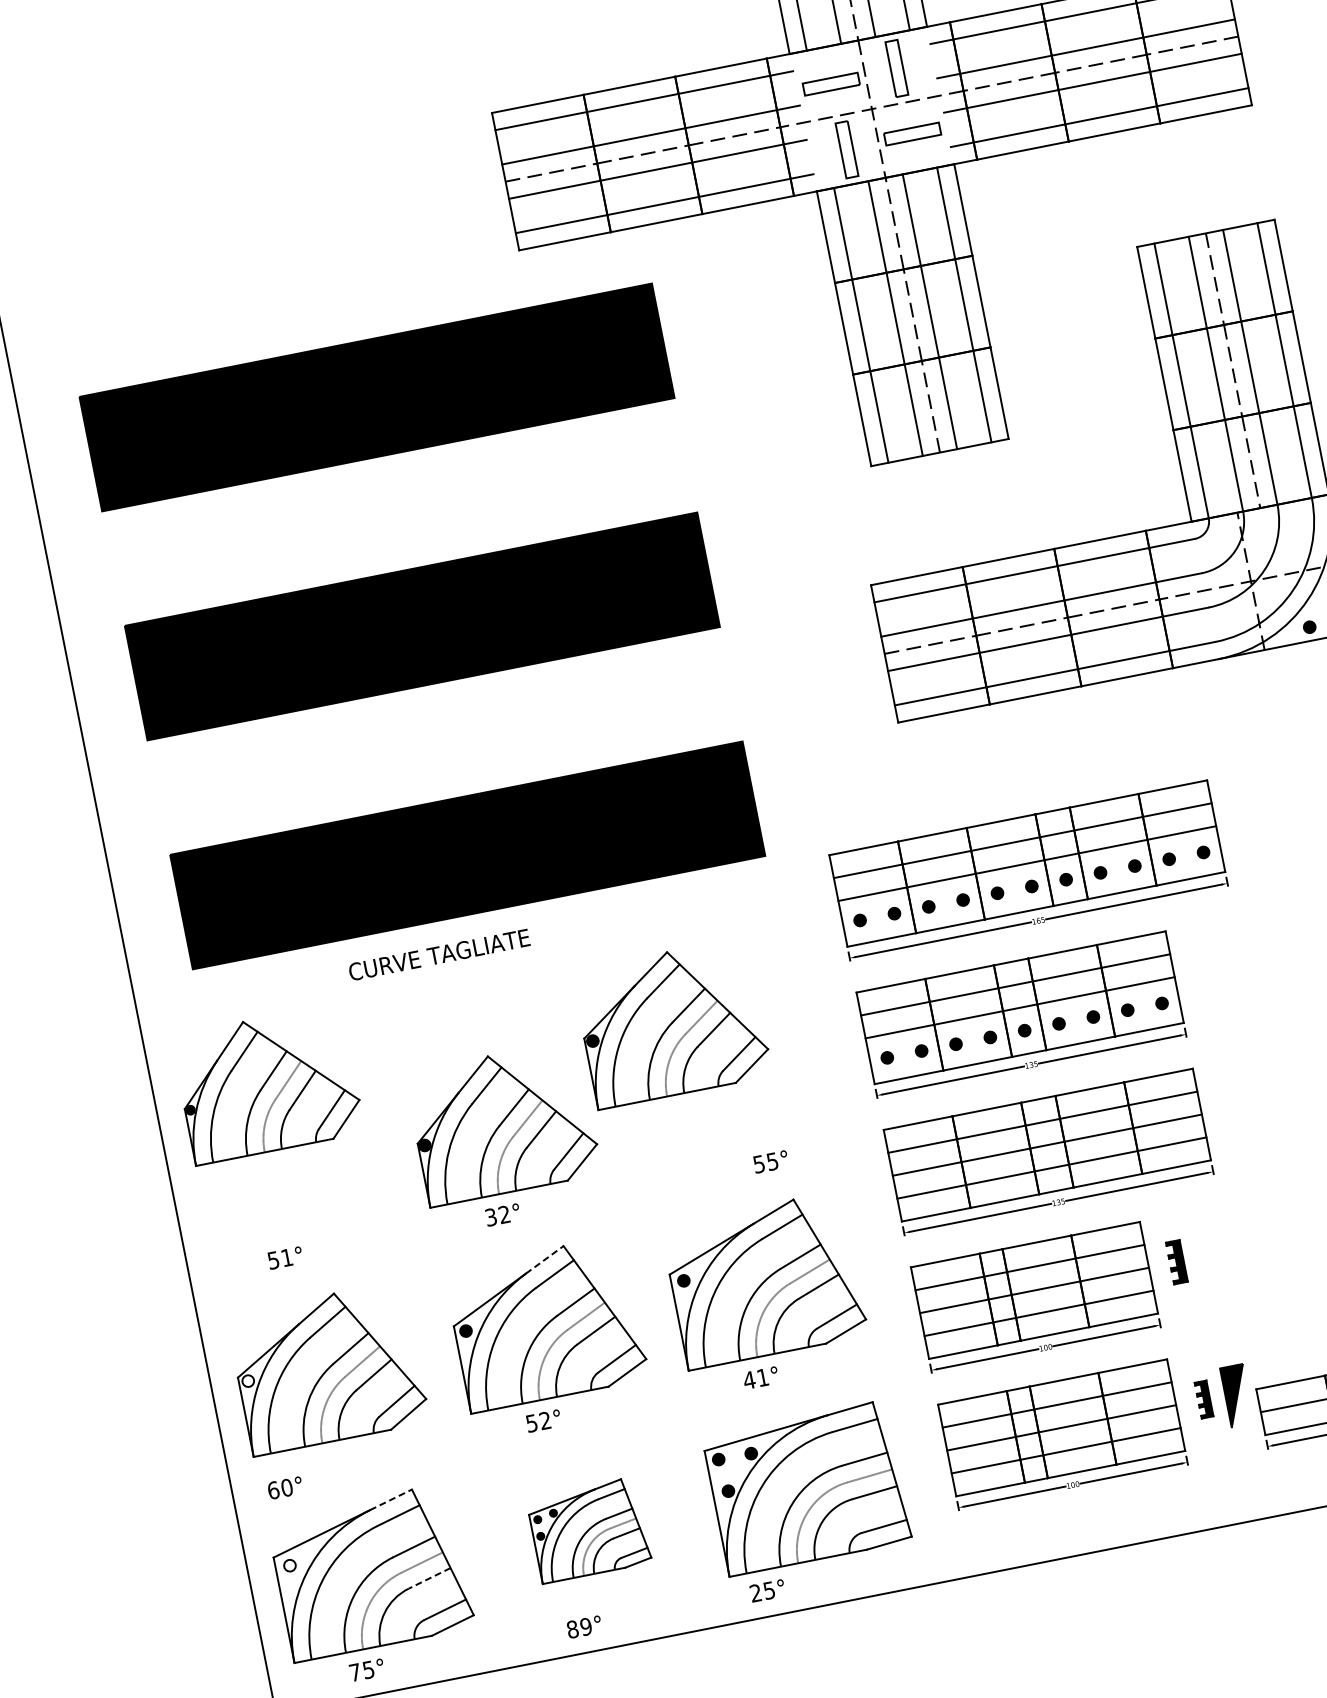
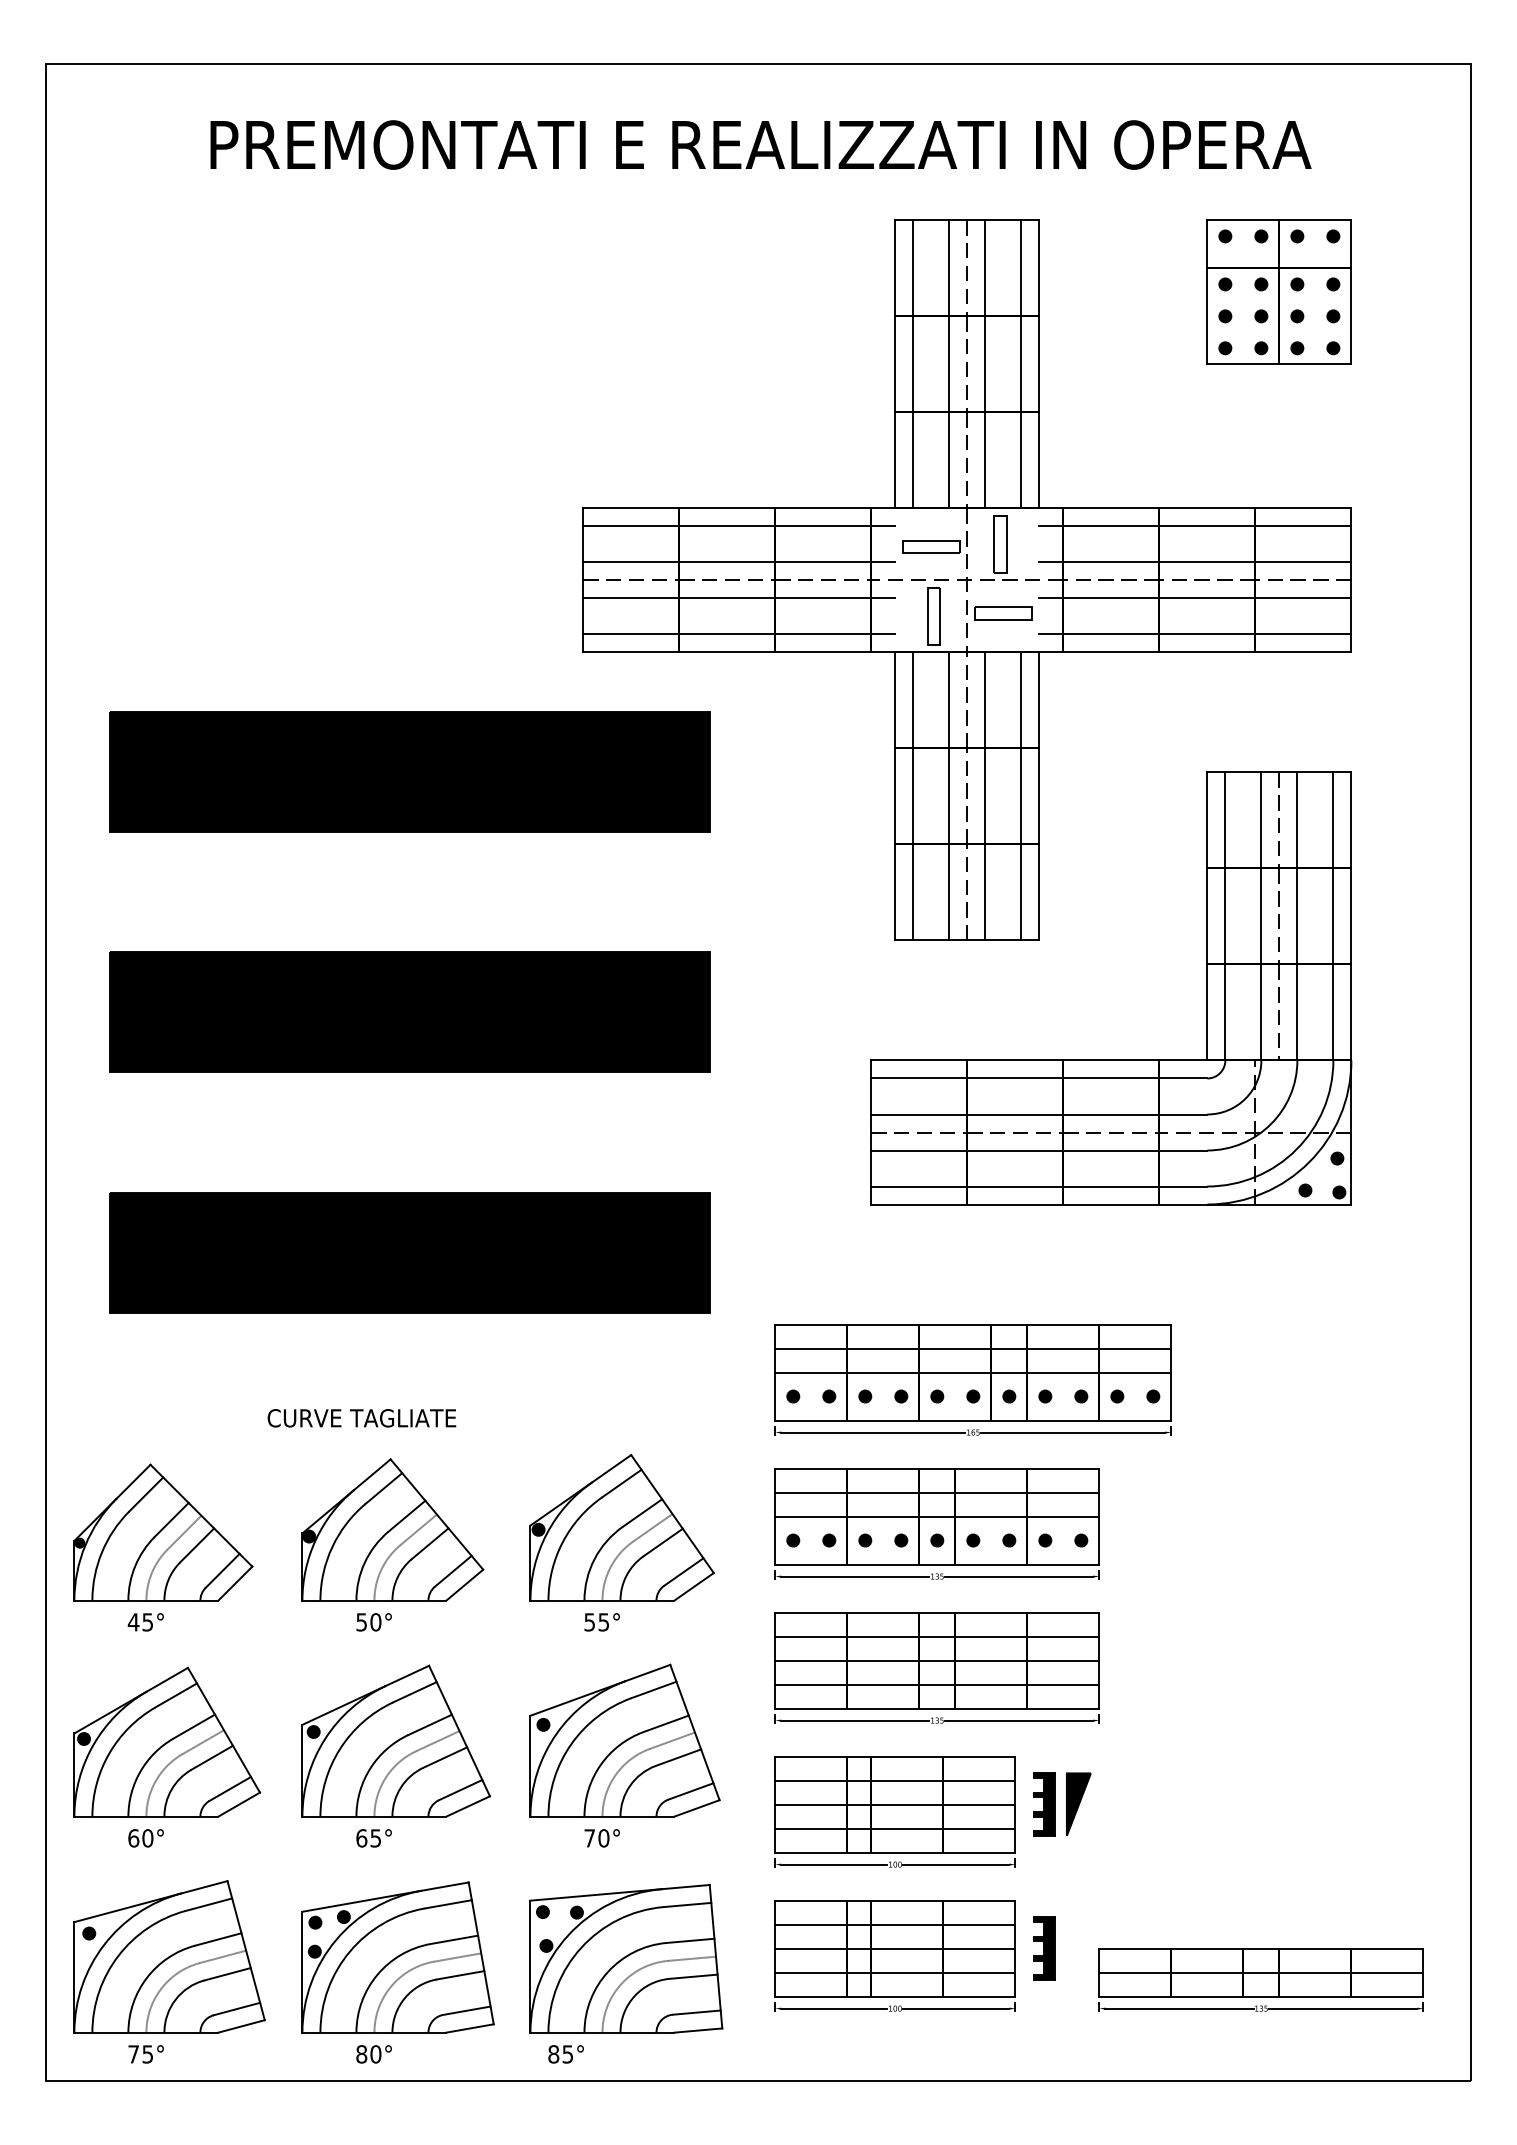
text: (438, 955) -> (361, 1418), moved
part: (671, 1023) -> (621, 1527), moved
part: (268, 1084) -> (163, 1532), moved
text: (770, 1162) -> (601, 1622), moved
text: (498, 1216) -> (369, 1622), 32° -> 50°
text: (279, 1259) -> (139, 1622), 51° -> 45°
line: (544, 1259) -> (407, 1675), dashed -> solid
part: (1176, 1262) -> (1044, 1804), size x1.43
text: (755, 1379) -> (596, 1838), 41° -> 70°
fill: (247, 1380) -> (83, 1738), added
part: (1236, 1395) -> (1078, 1803), moved
part: (1203, 1399) -> (1044, 1948), size x1.67
text: (538, 1422) -> (368, 1838), 52° -> 65°
text: (284, 1488) -> (145, 1838), moved
line: (391, 1500) -> (204, 1887), dashed -> solid
part: (588, 1530) -> (397, 1957), size x1.67
fill: (290, 1565) -> (89, 1933), added
line: (429, 1578) -> (227, 1974), dashed -> solid
text: (755, 1593) -> (553, 2054), 25° -> 85°
text: (585, 1627) -> (375, 2054), 89° -> 80°

